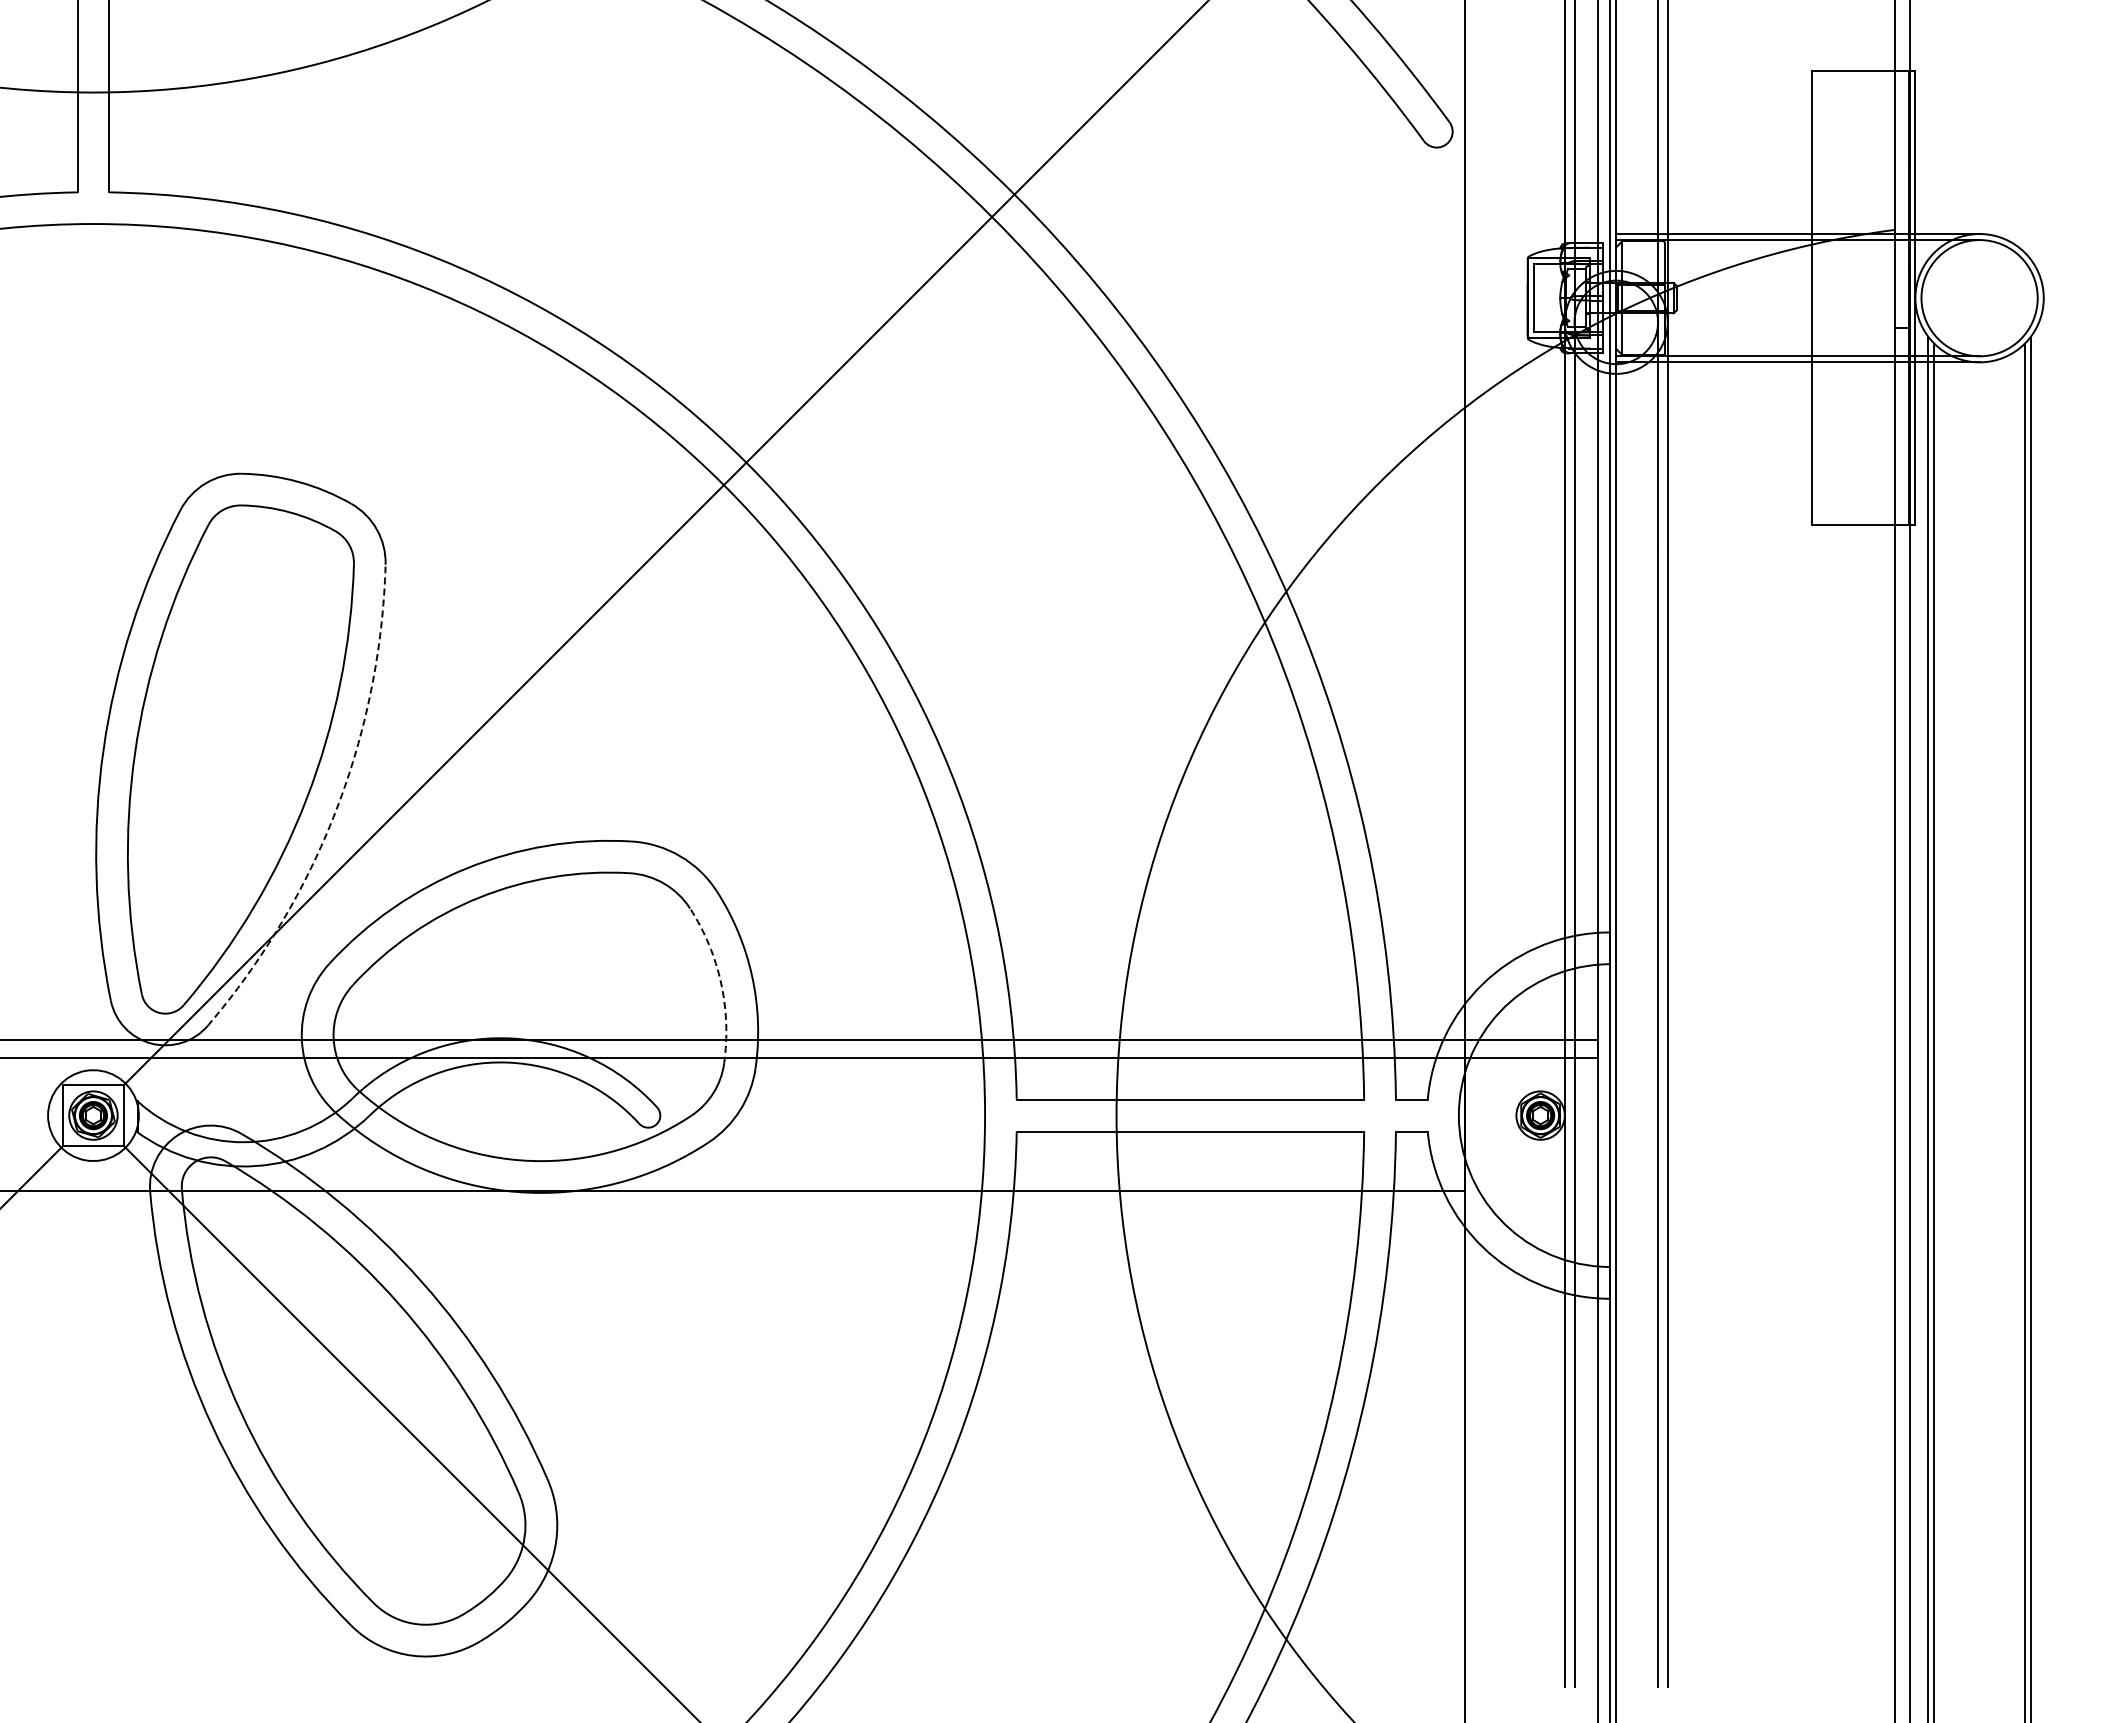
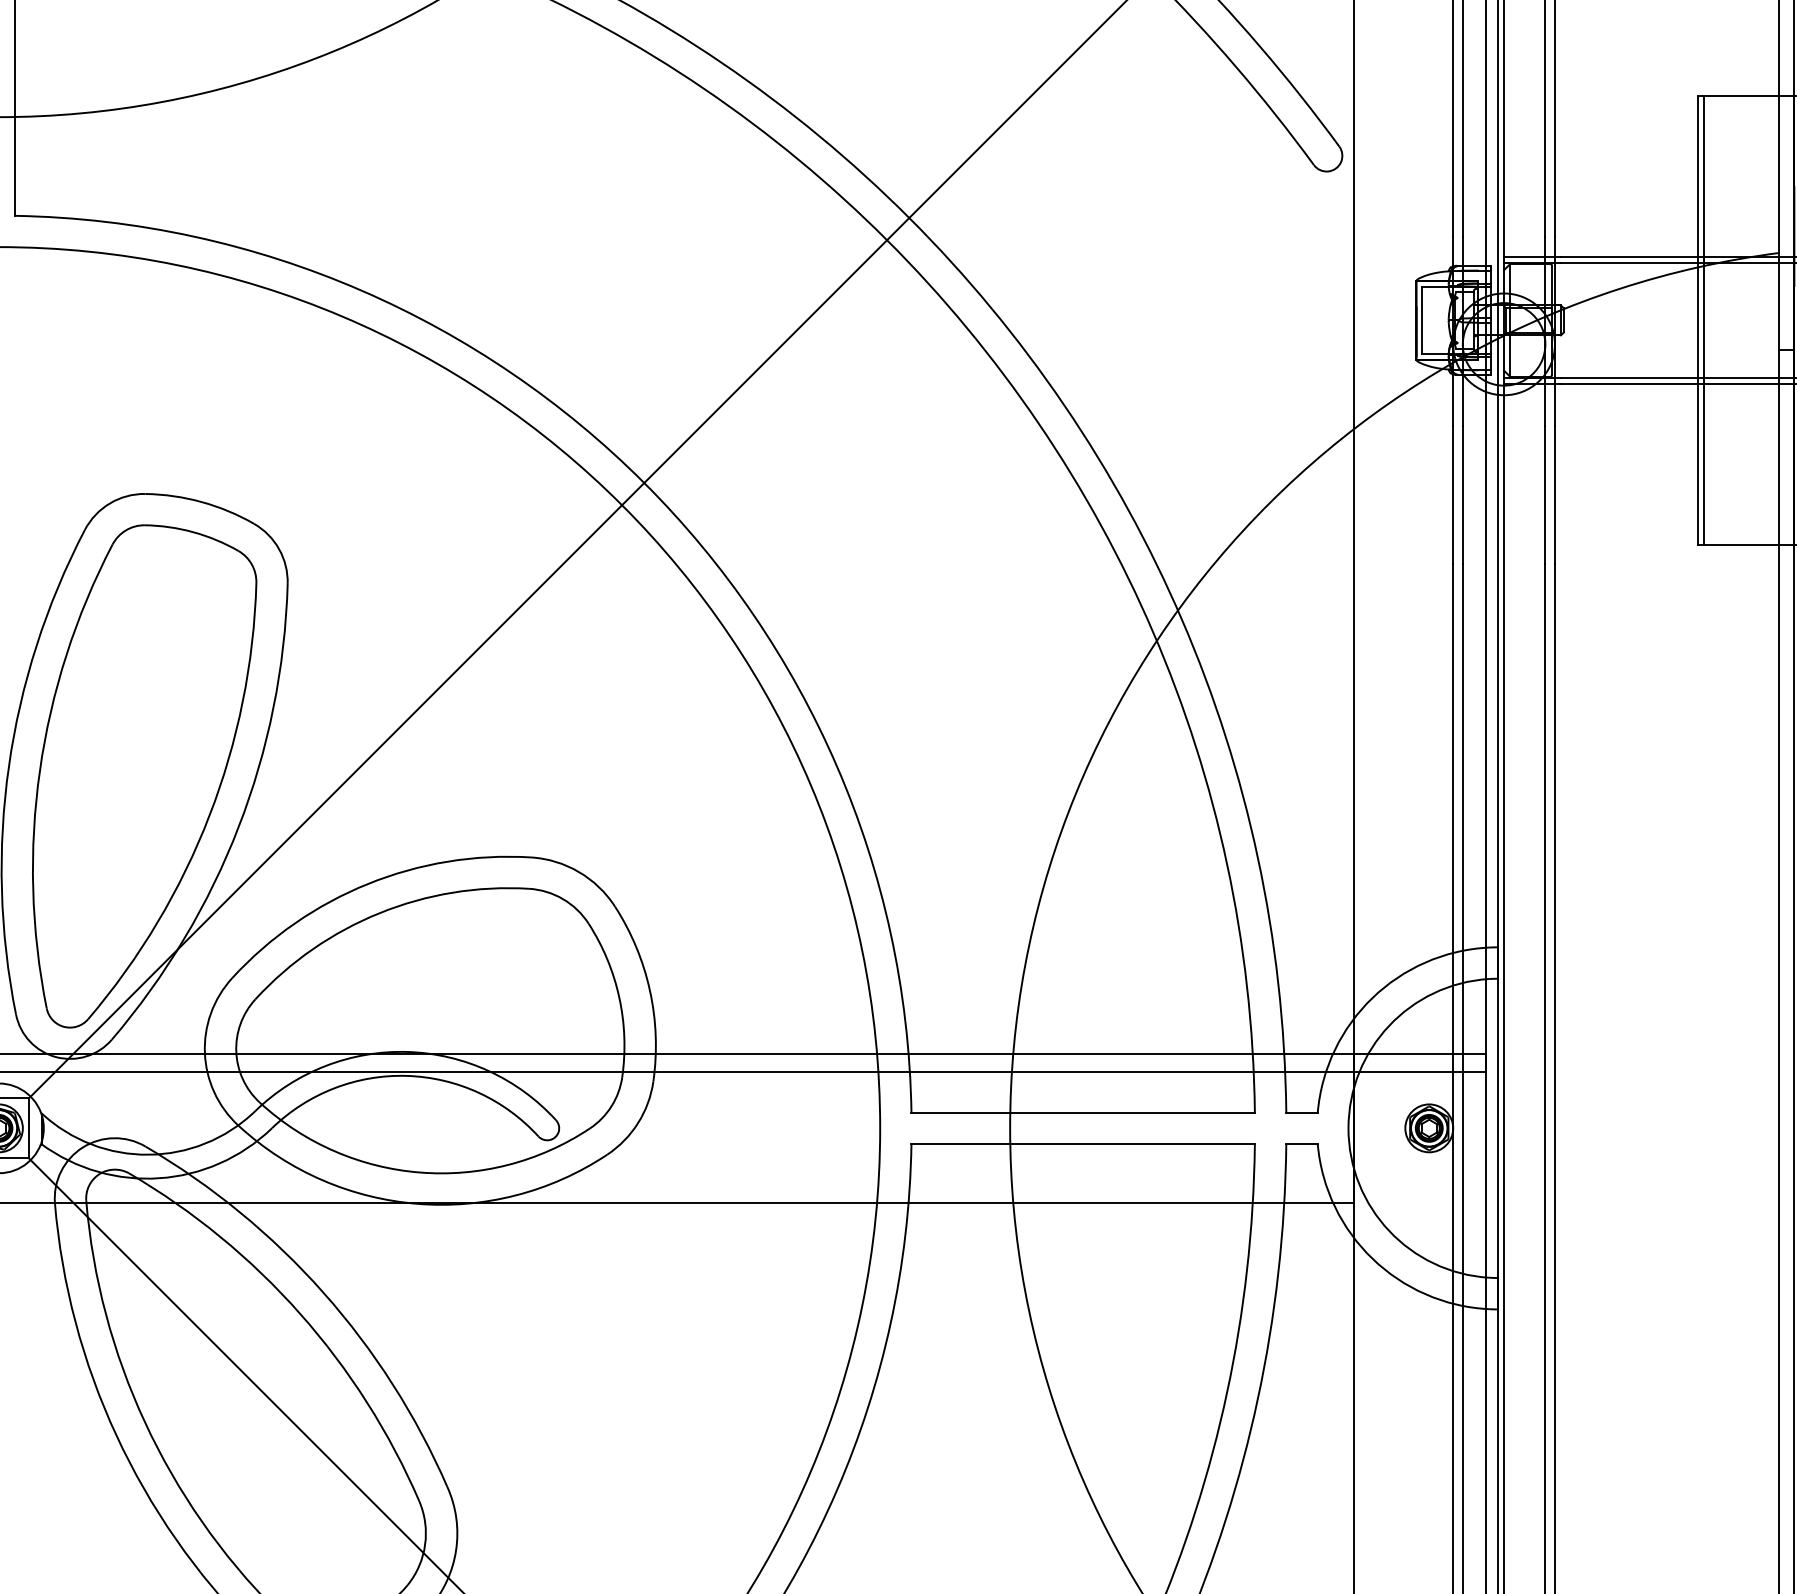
line: (1818, 298) -> (1703, 320), added
arc: (336, 810) -> (239, 826), dashed -> solid
arc: (721, 983) -> (619, 997), dashed -> solid

